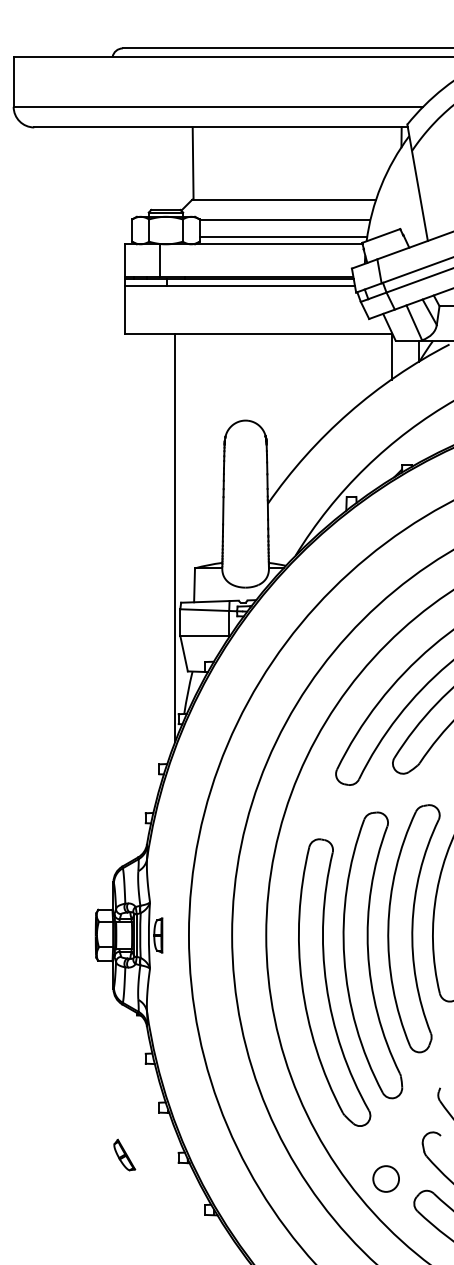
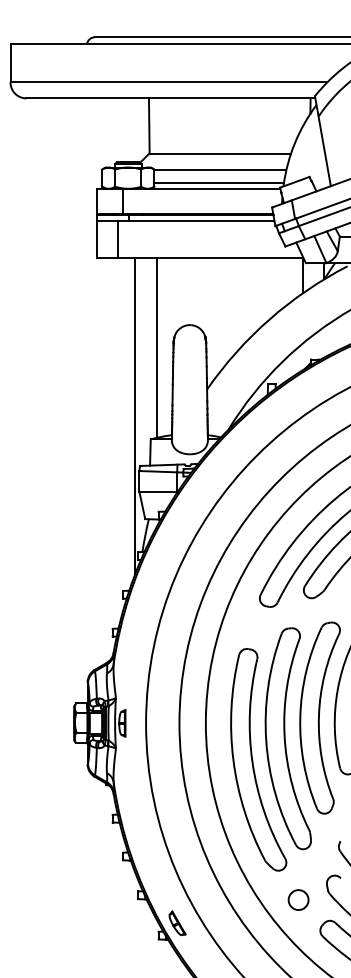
line: (152, 309) -> (117, 239), added
line: (202, 449) -> (156, 347), added
part: (124, 1154) -> (177, 922), moved
circle: (385, 1178) -> (298, 899), moved

